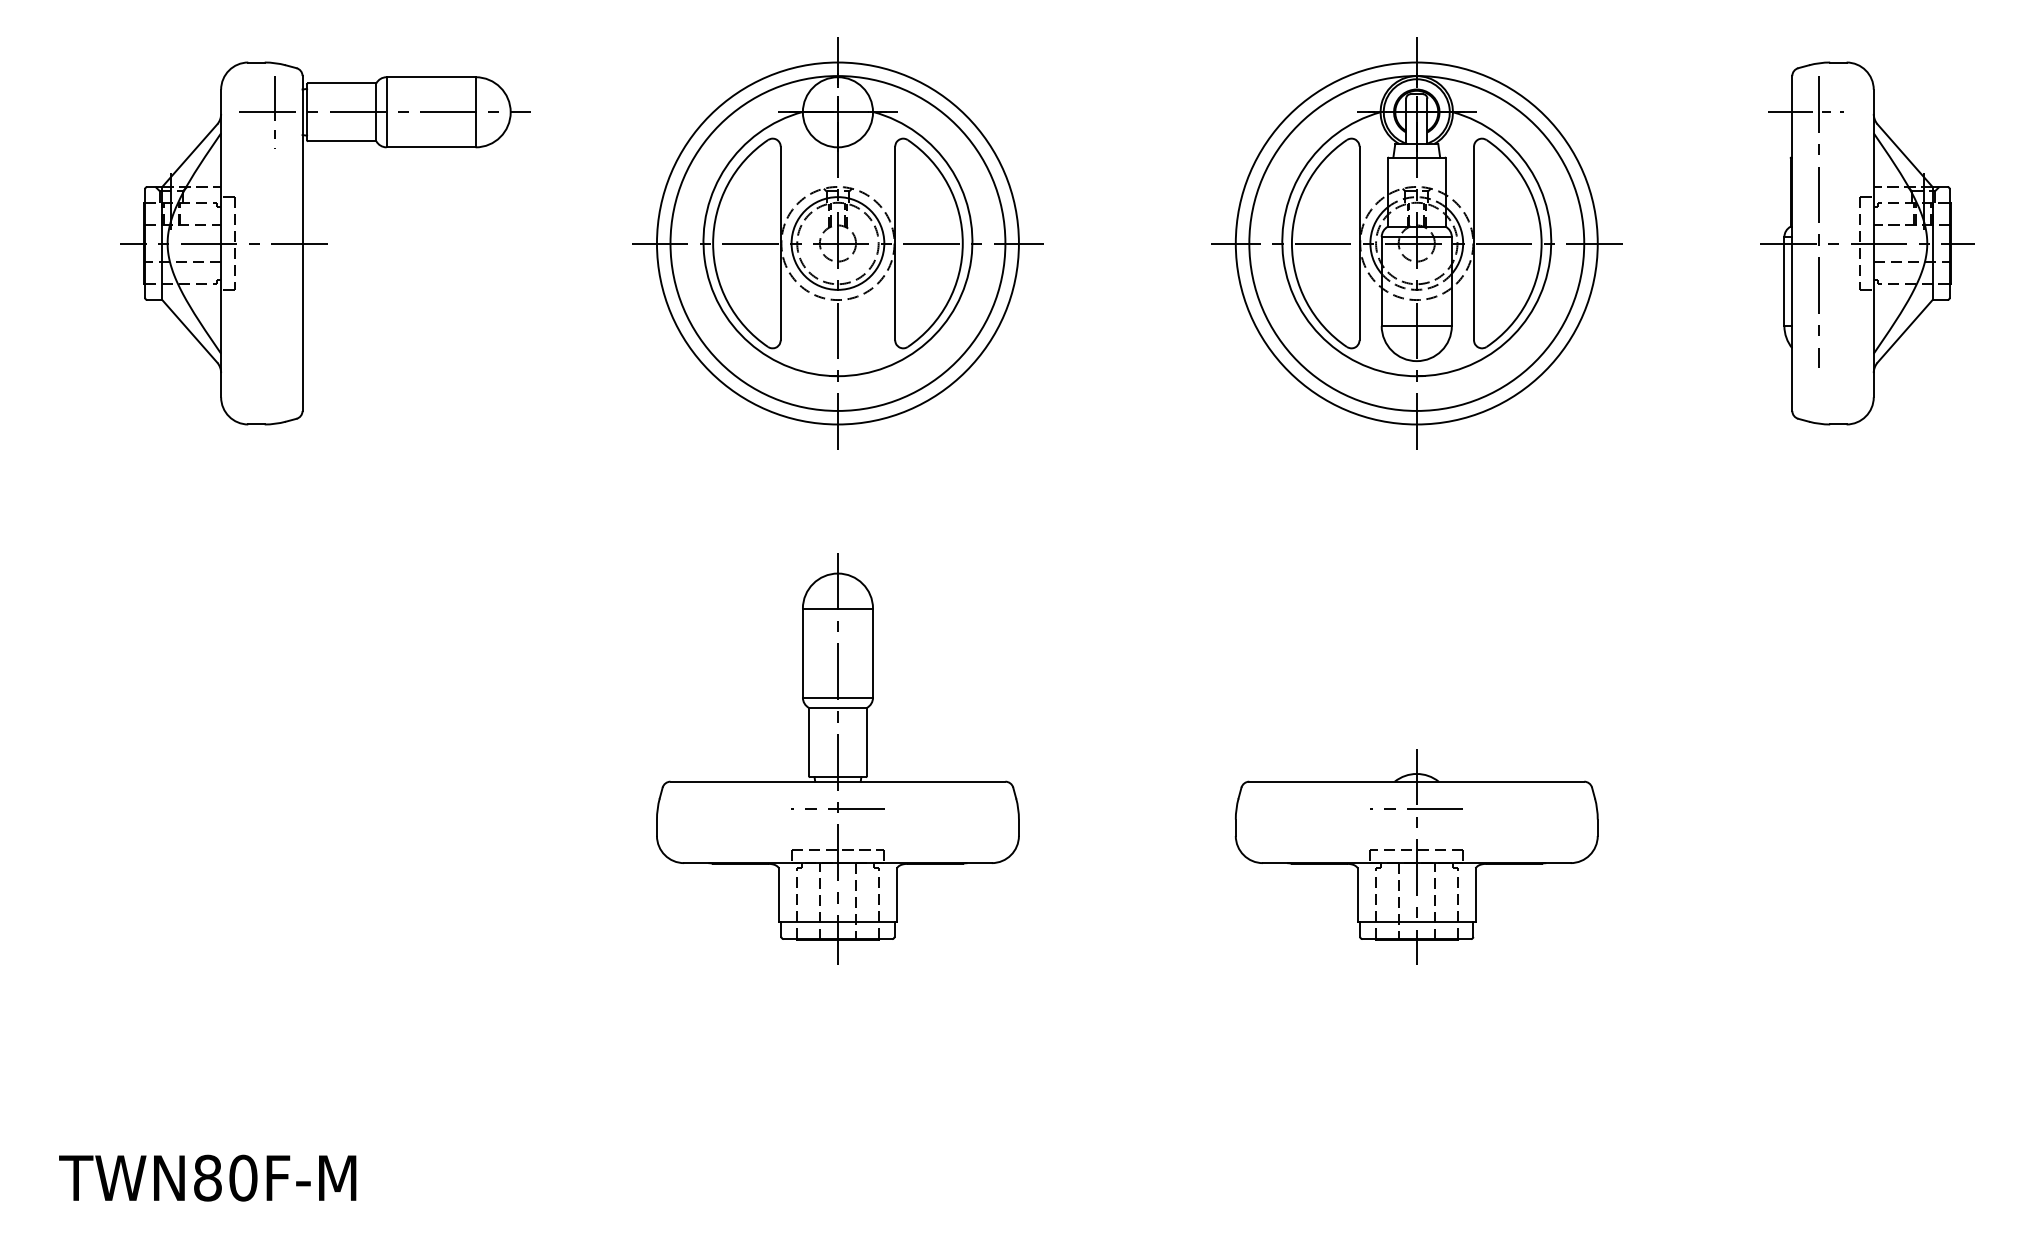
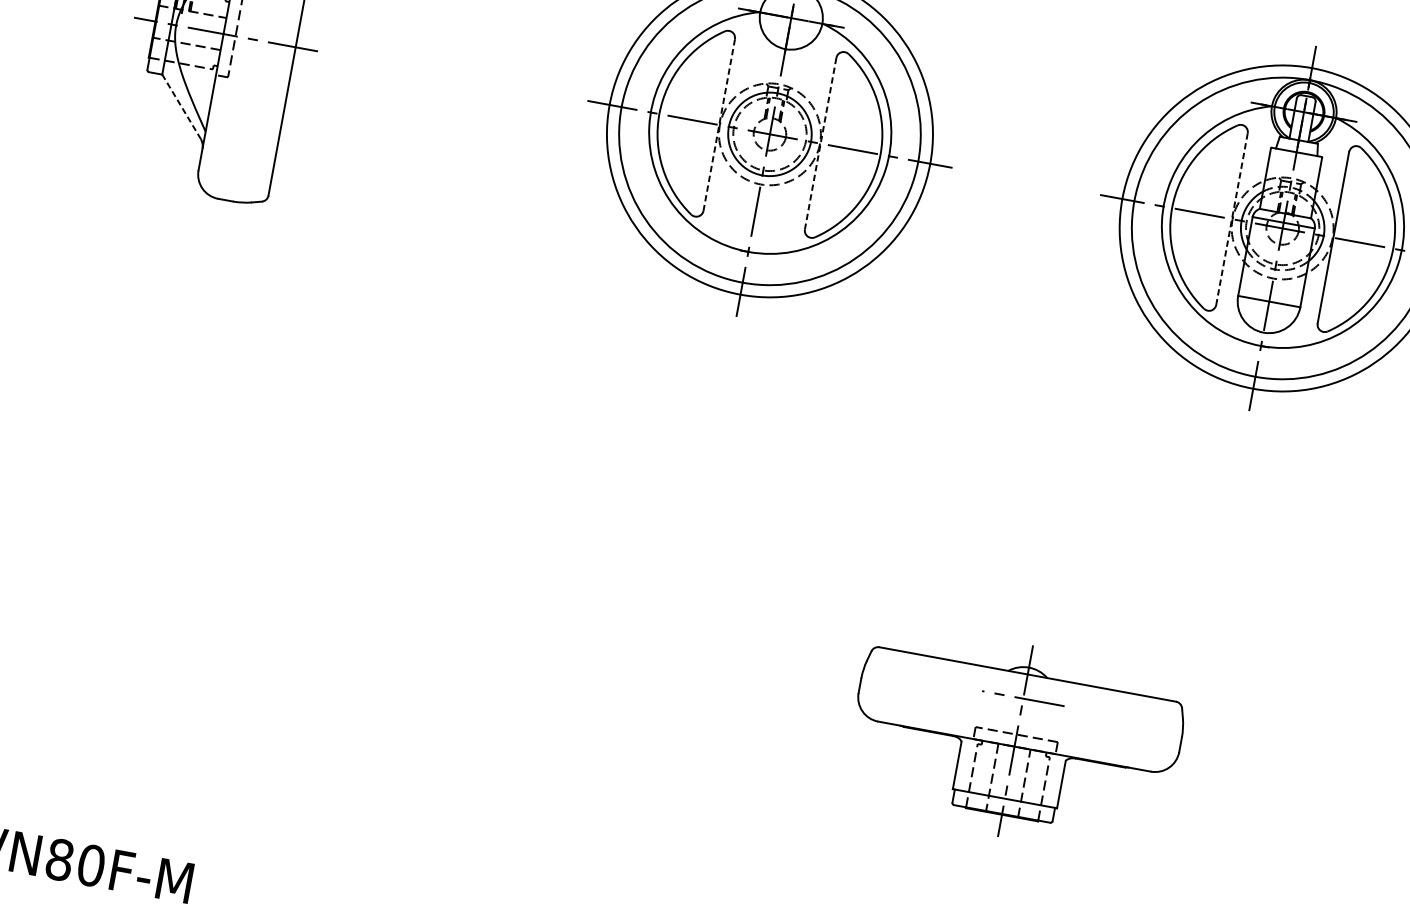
line: (780, 243) -> (719, 125), solid -> dashed
line: (895, 243) -> (820, 143), solid -> dashed
line: (1359, 243) -> (1231, 219), solid -> dashed
line: (189, 331) -> (181, 106), solid -> dashed
part: (837, 758) -> (685, 590), removed
part: (1416, 856) -> (1015, 740), moved

